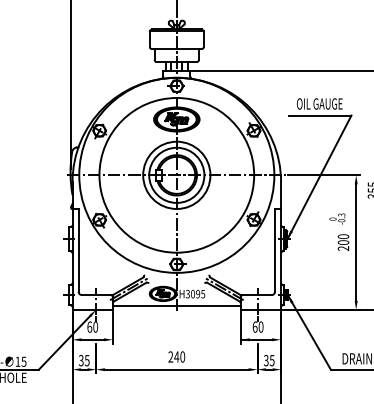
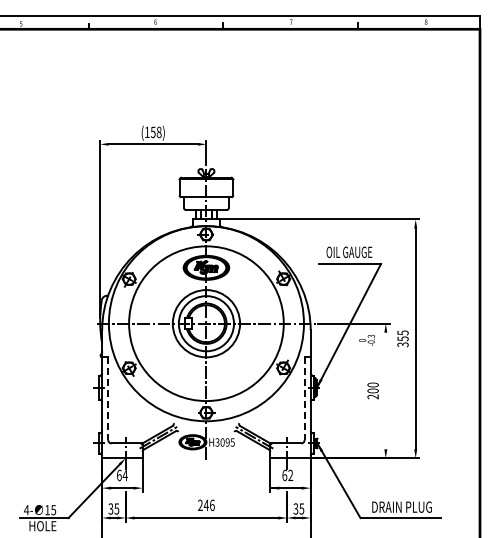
text: (336, 219) -> (366, 340), moved
line: (355, 242) -> (385, 390), removed
line: (78, 251) -> (108, 399), solid -> dashed
line: (274, 251) -> (304, 399), solid -> dashed
line: (176, 306) -> (206, 454), removed
text: (94, 327) -> (124, 475), 60 -> 64
text: (260, 327) -> (290, 475), 60 -> 62
text: (182, 356) -> (212, 504), 240 -> 246

